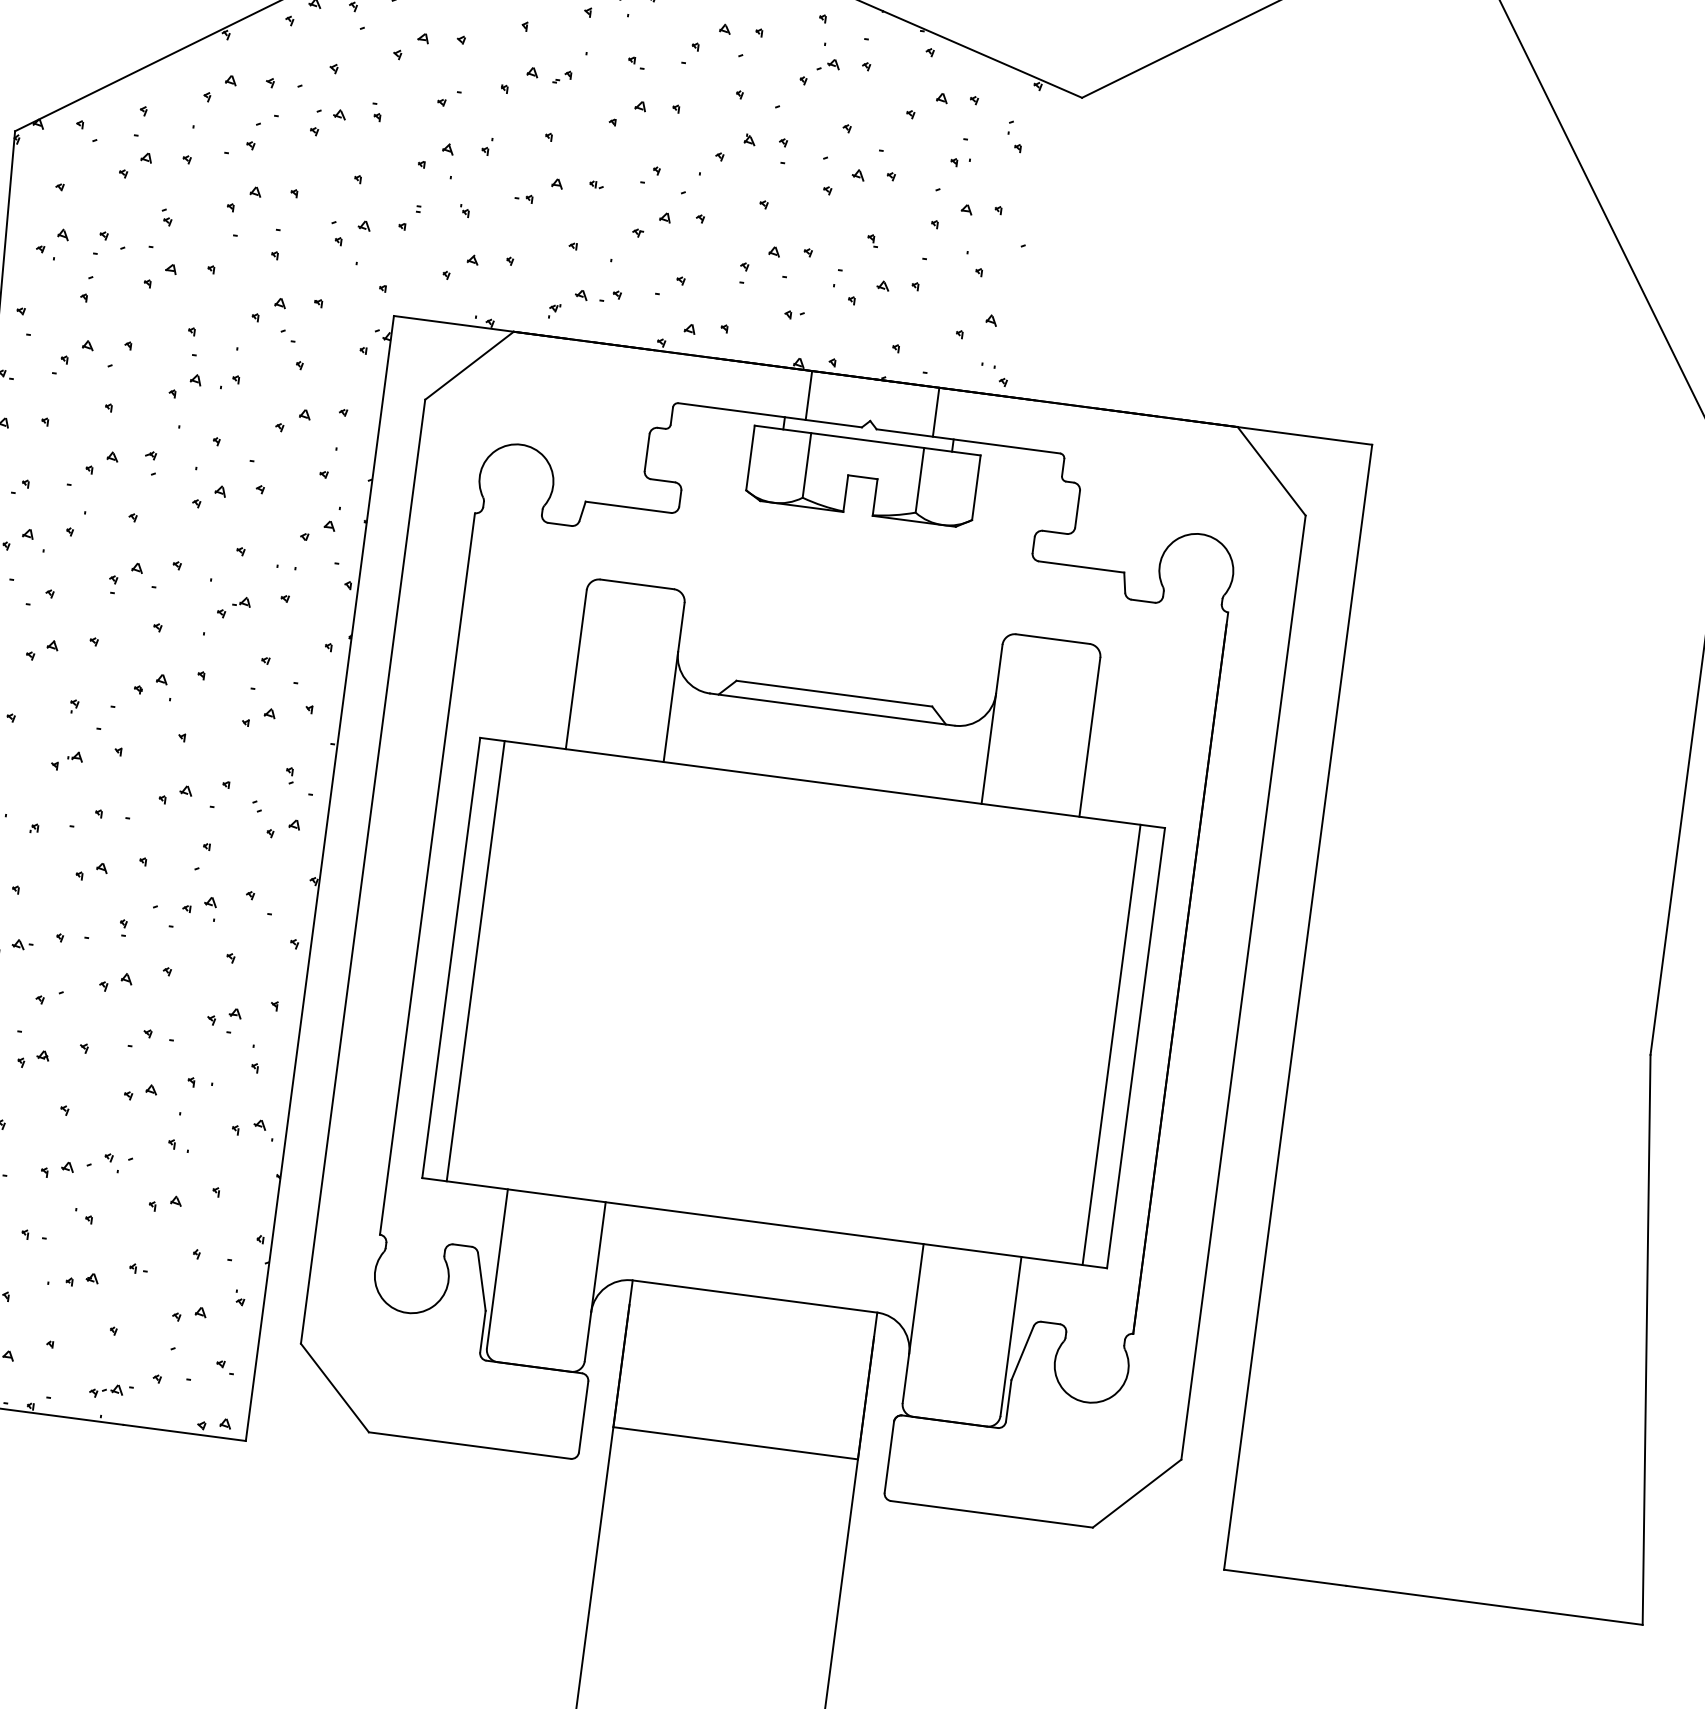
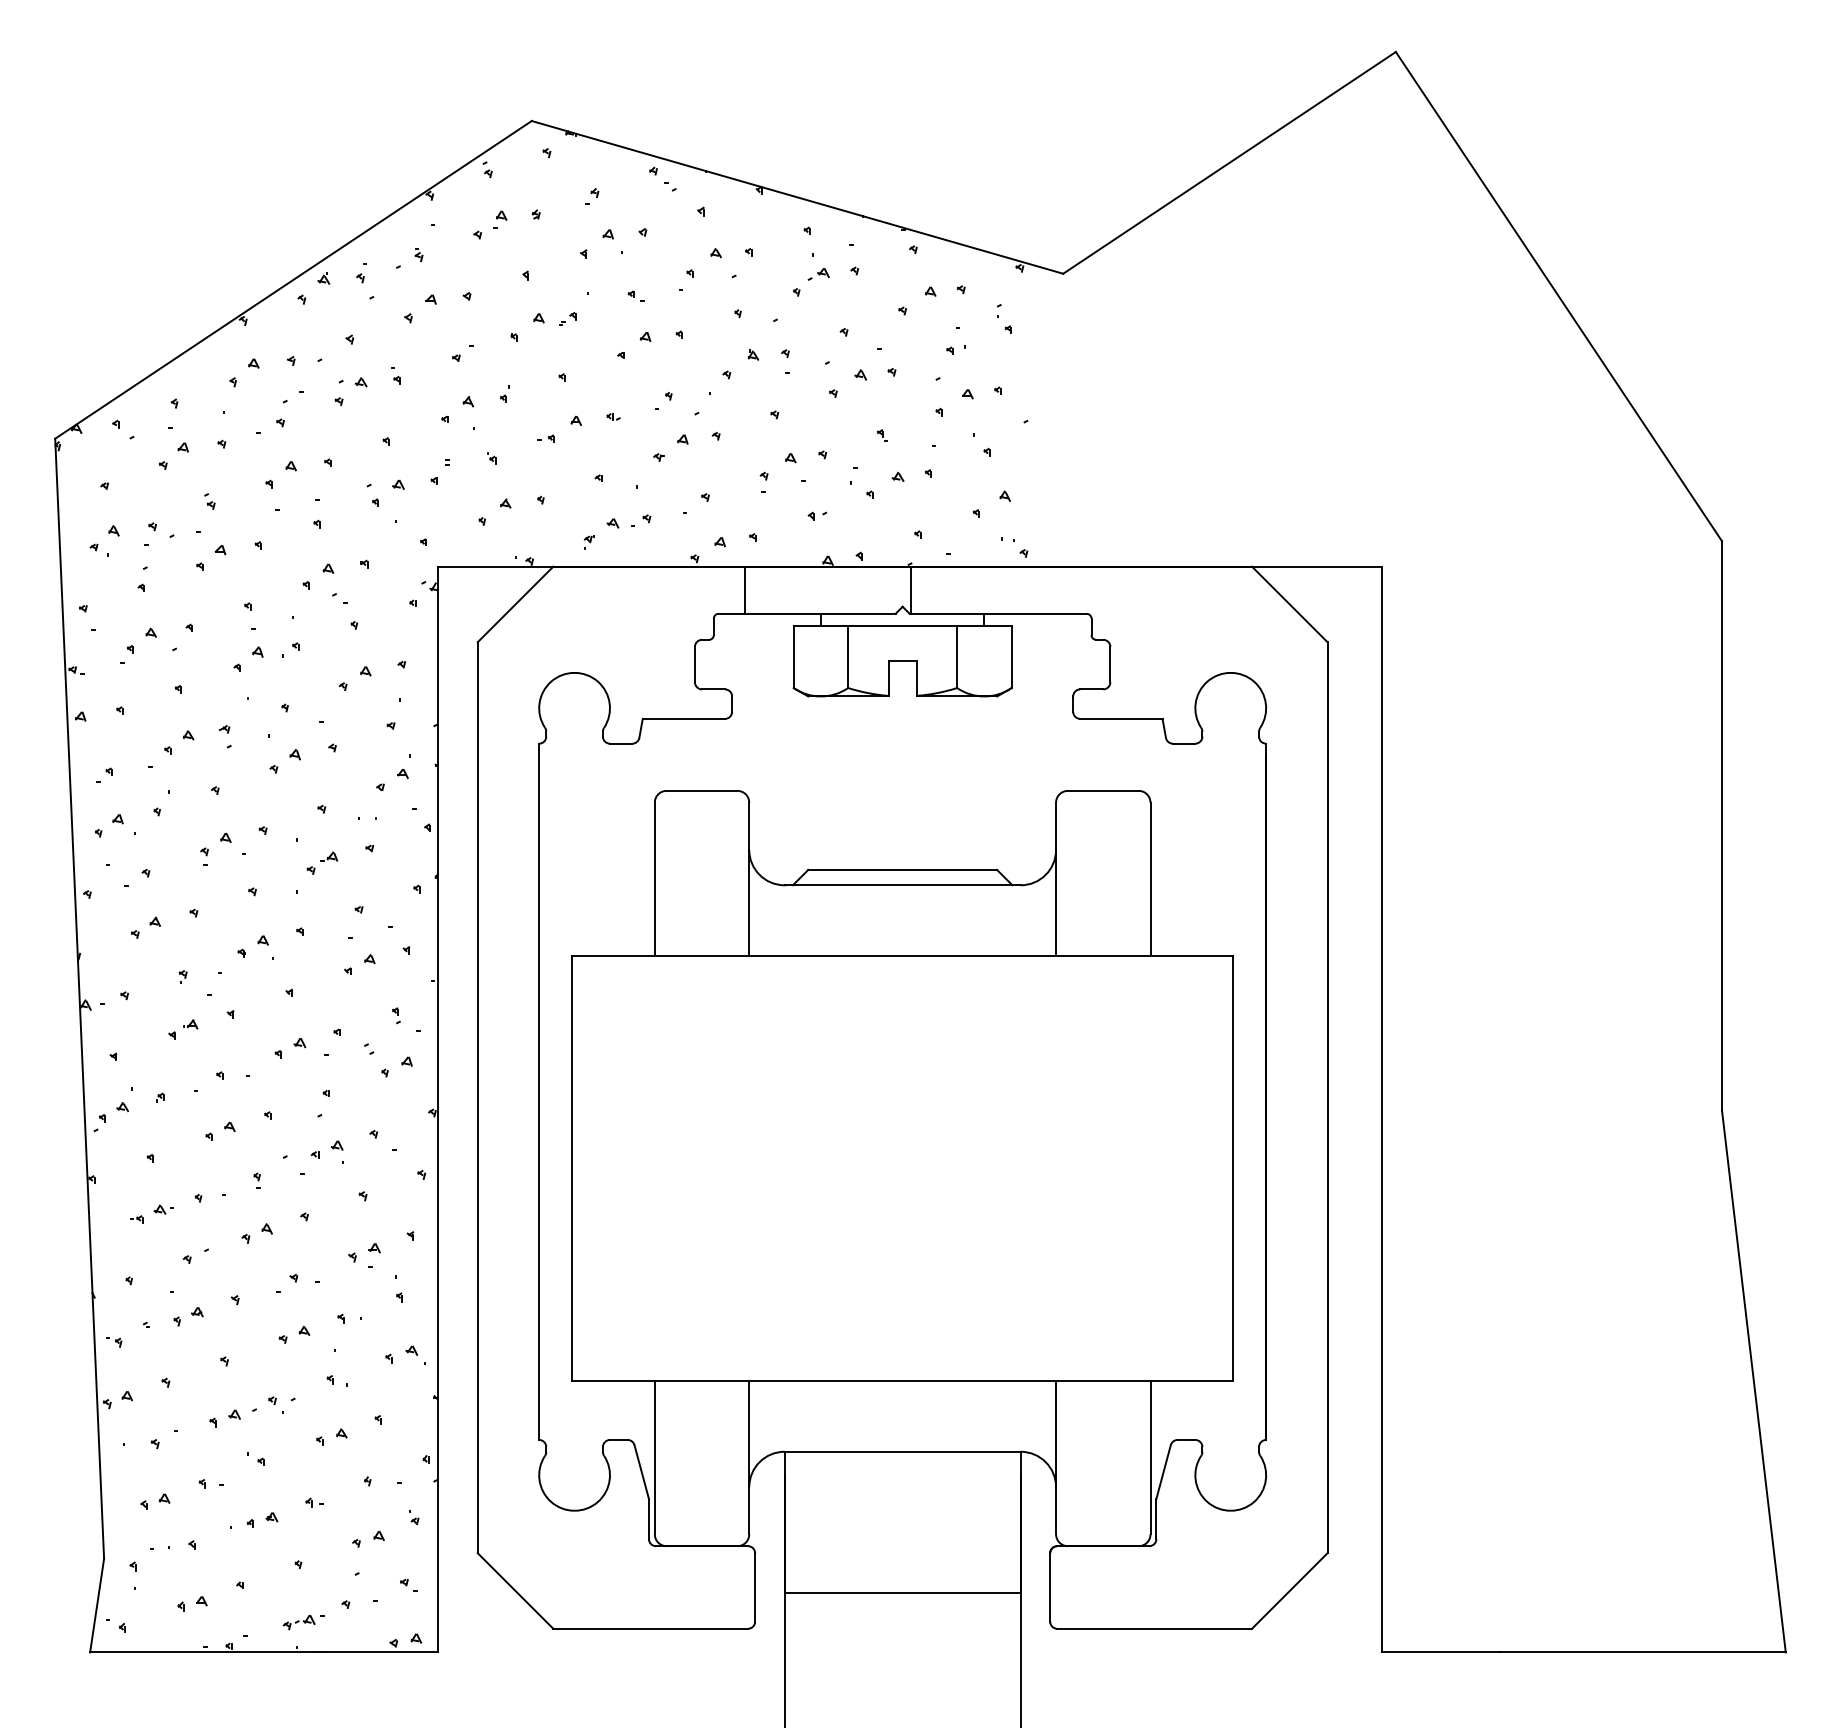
line: (809, 394) -> (745, 589), moved
line: (936, 411) -> (911, 589), moved
line: (475, 961) -> (595, 1168), removed
line: (1111, 1044) -> (1209, 1168), removed

